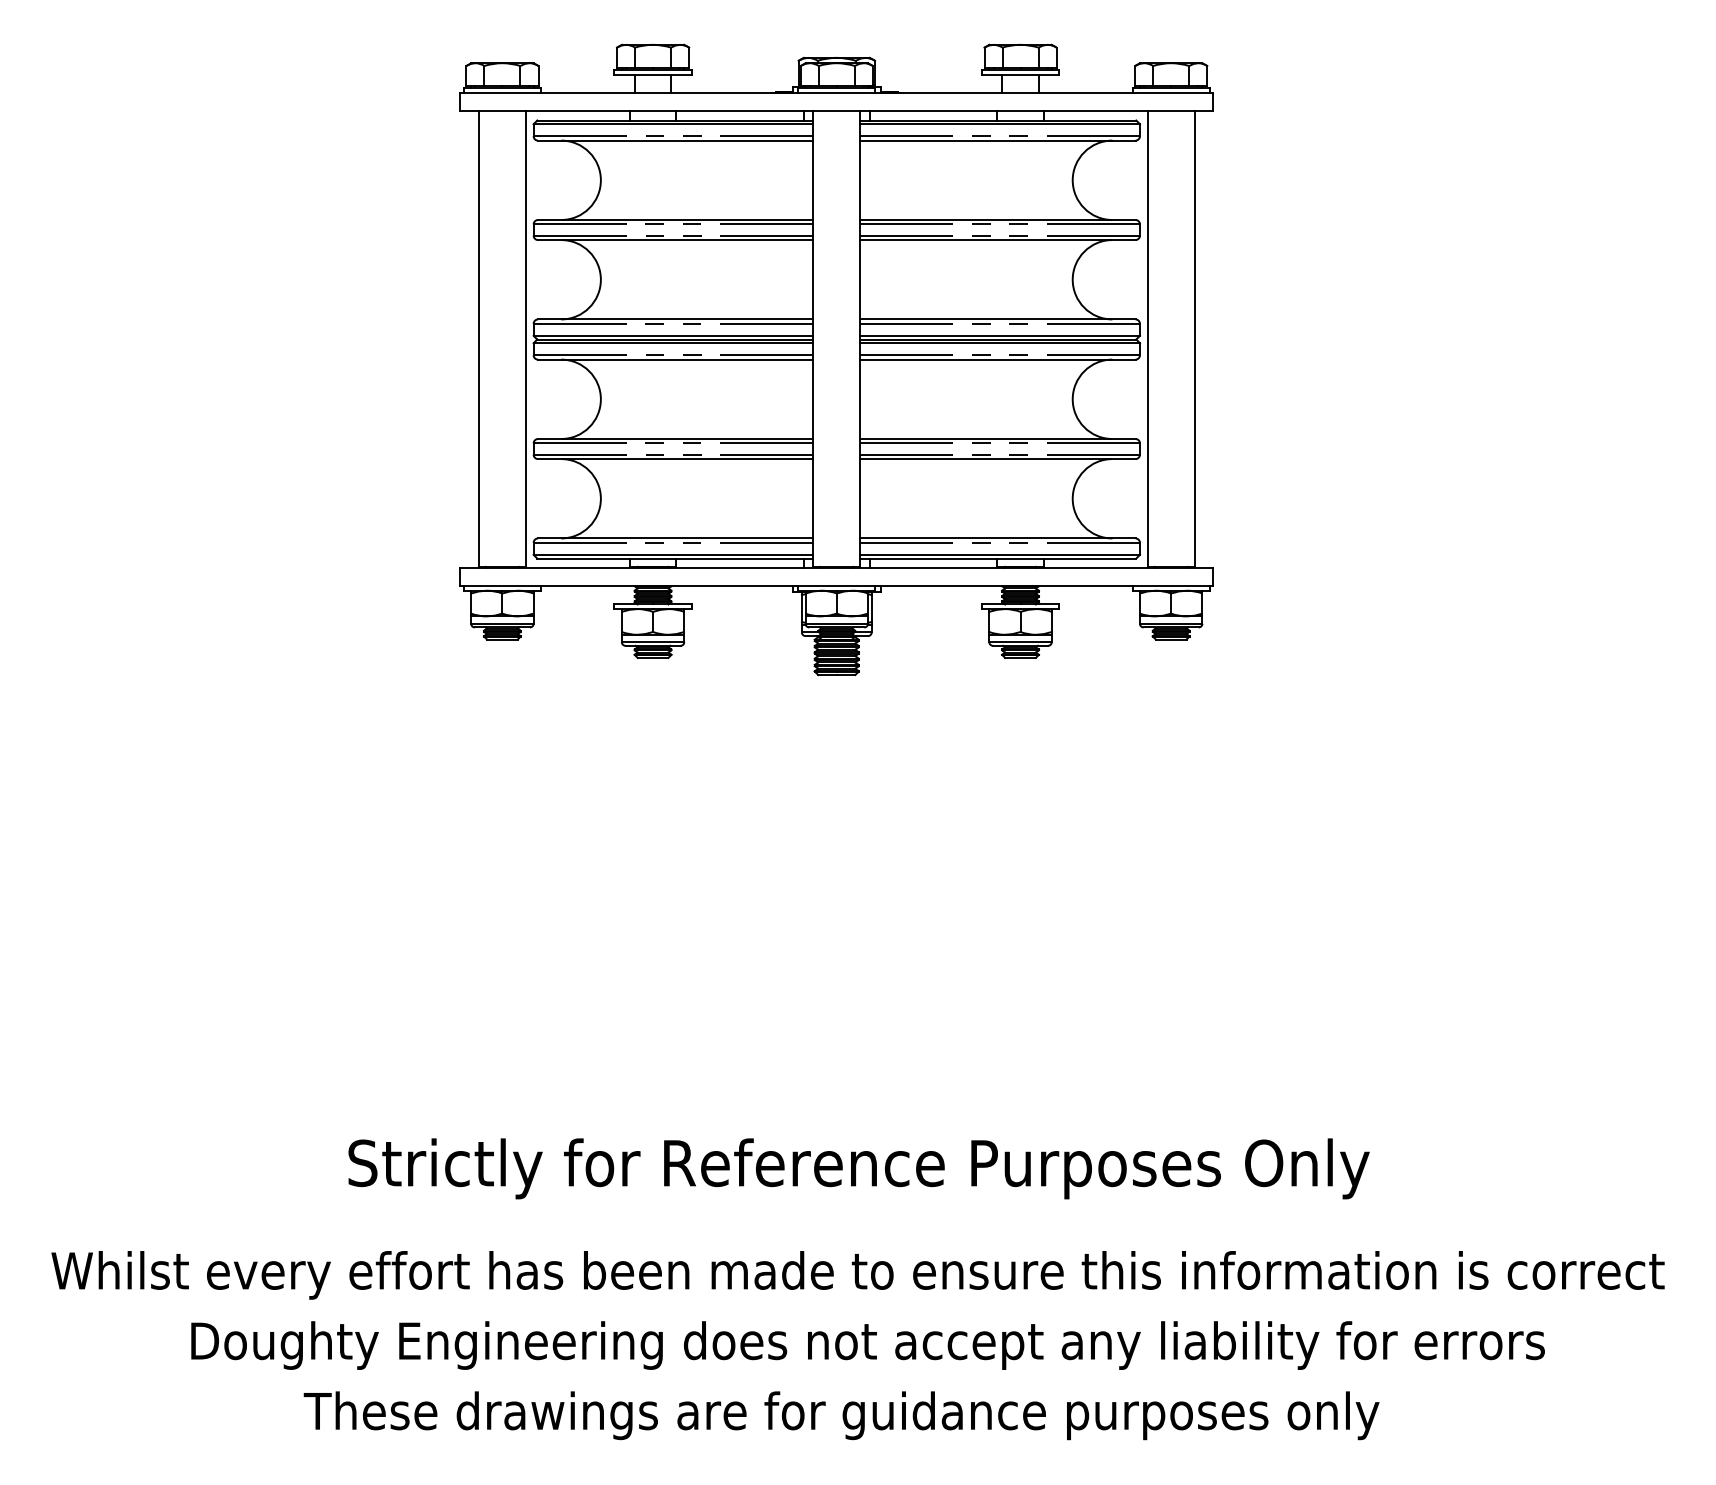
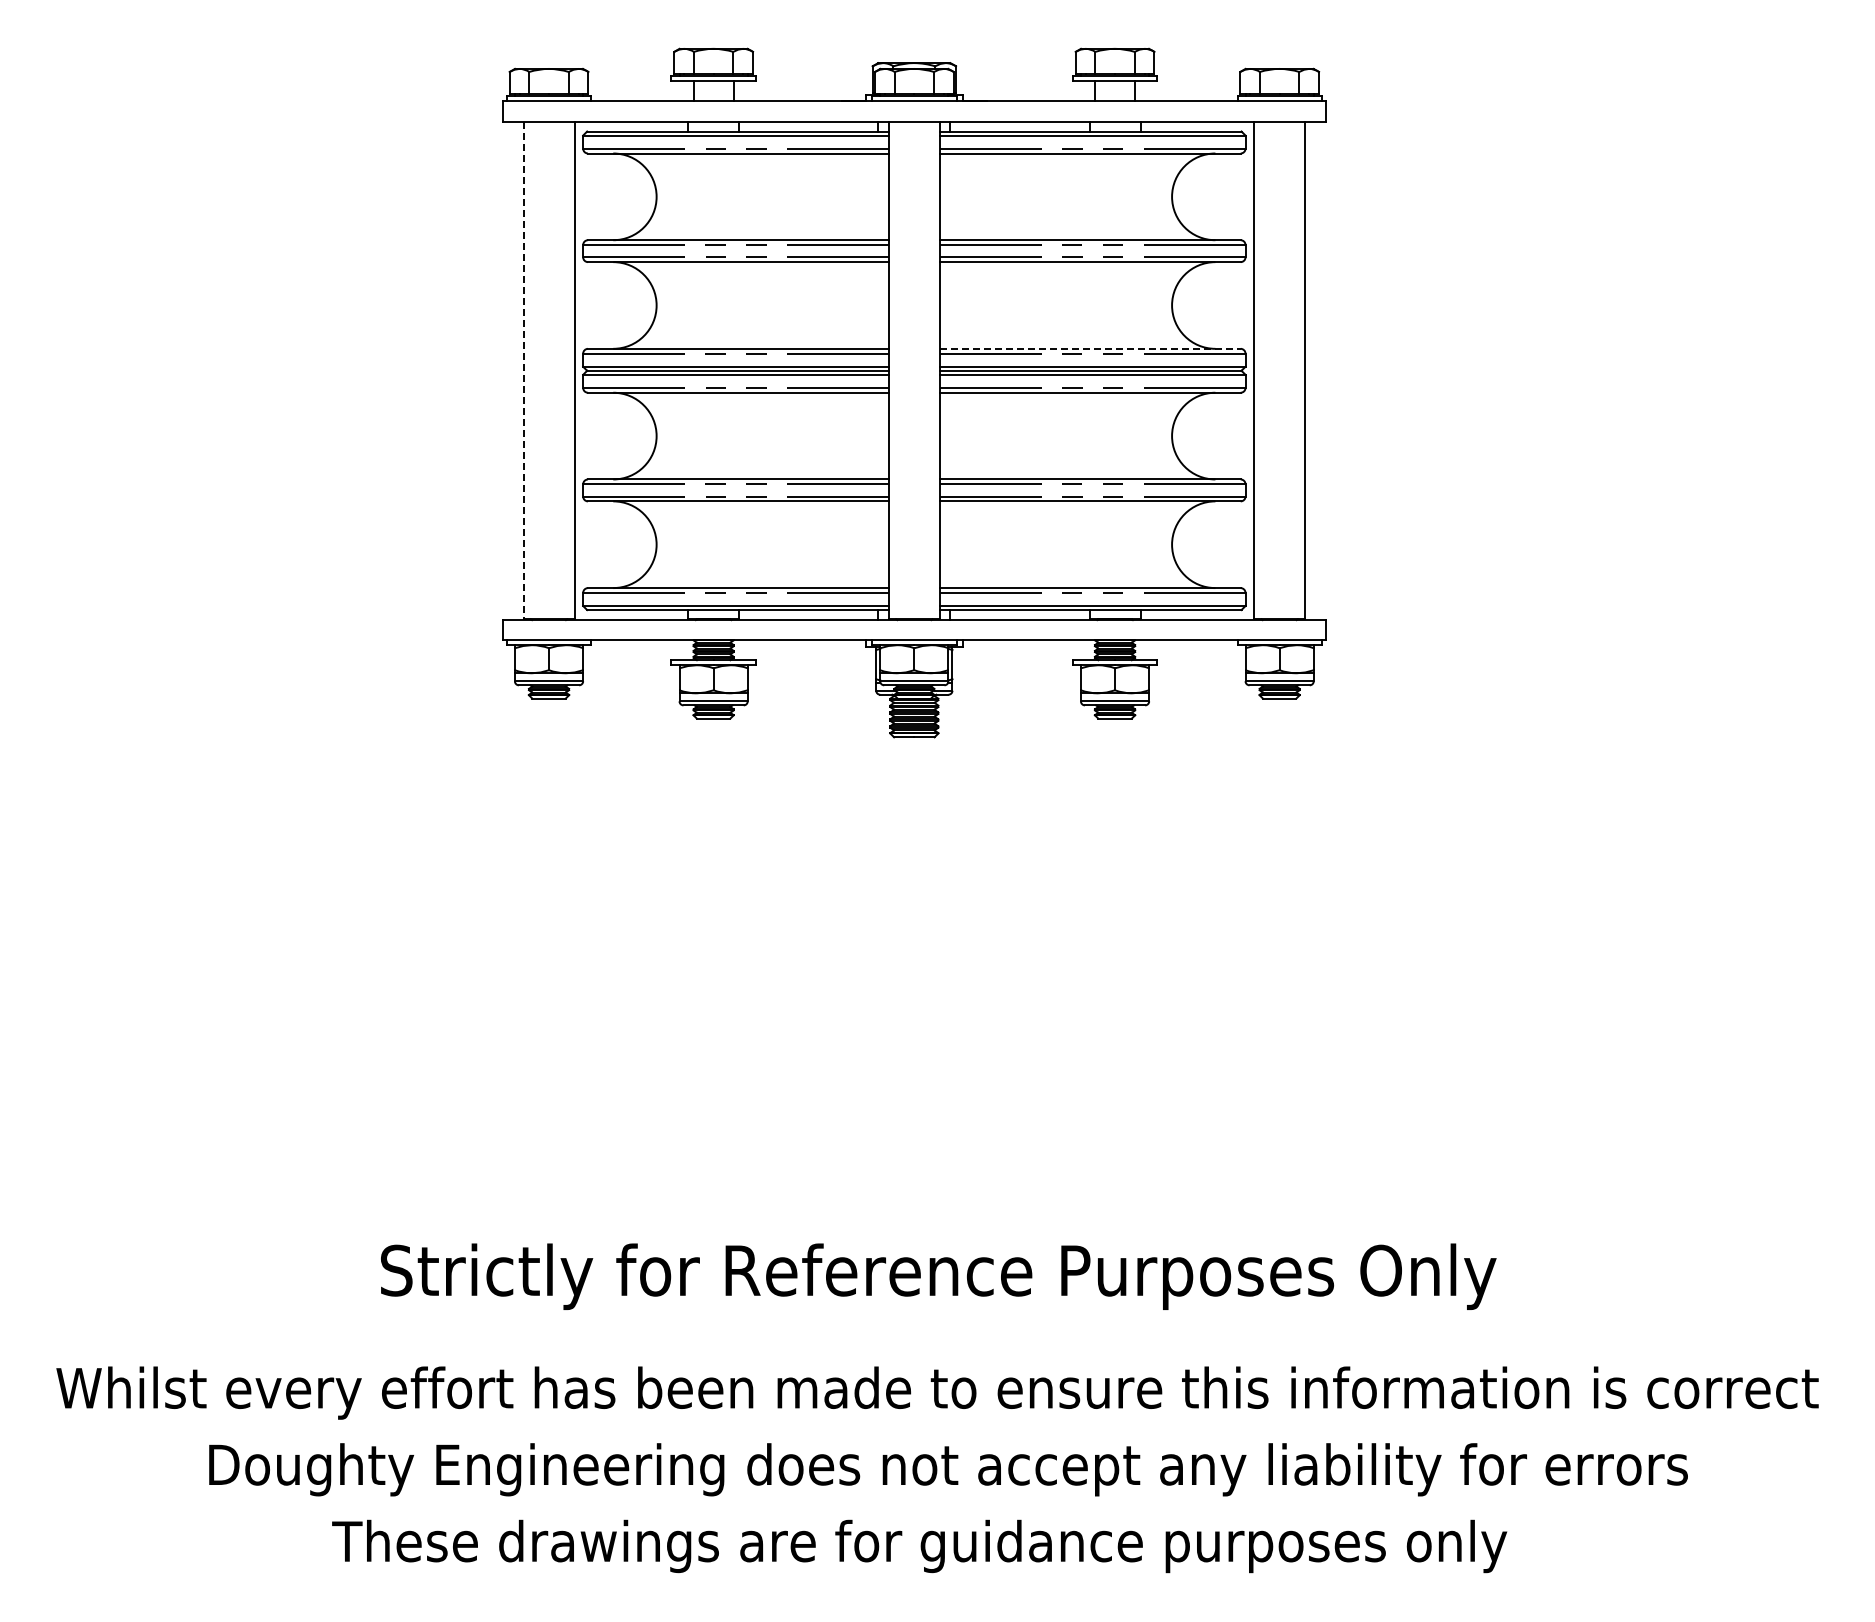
line: (998, 319) -> (1090, 348), solid -> dashed
line: (479, 339) -> (523, 370), solid -> dashed

